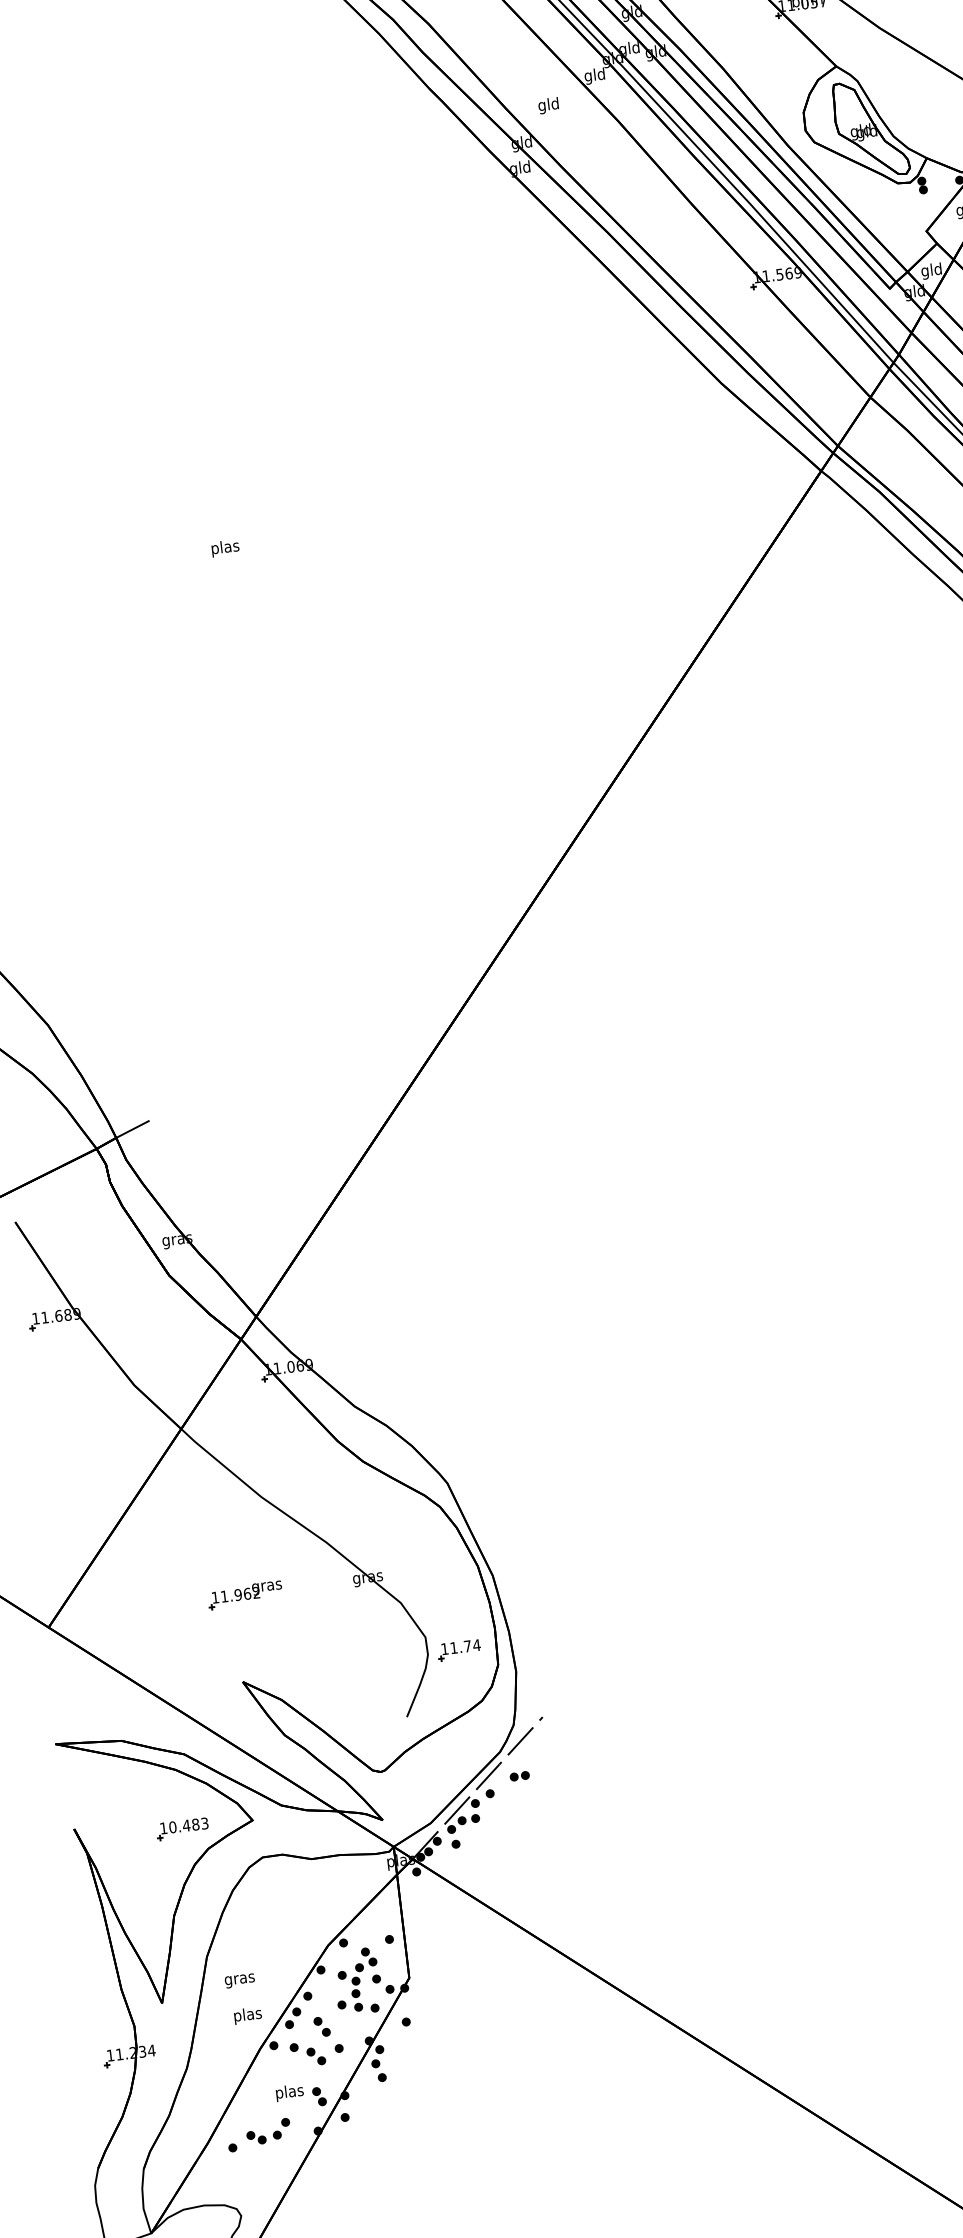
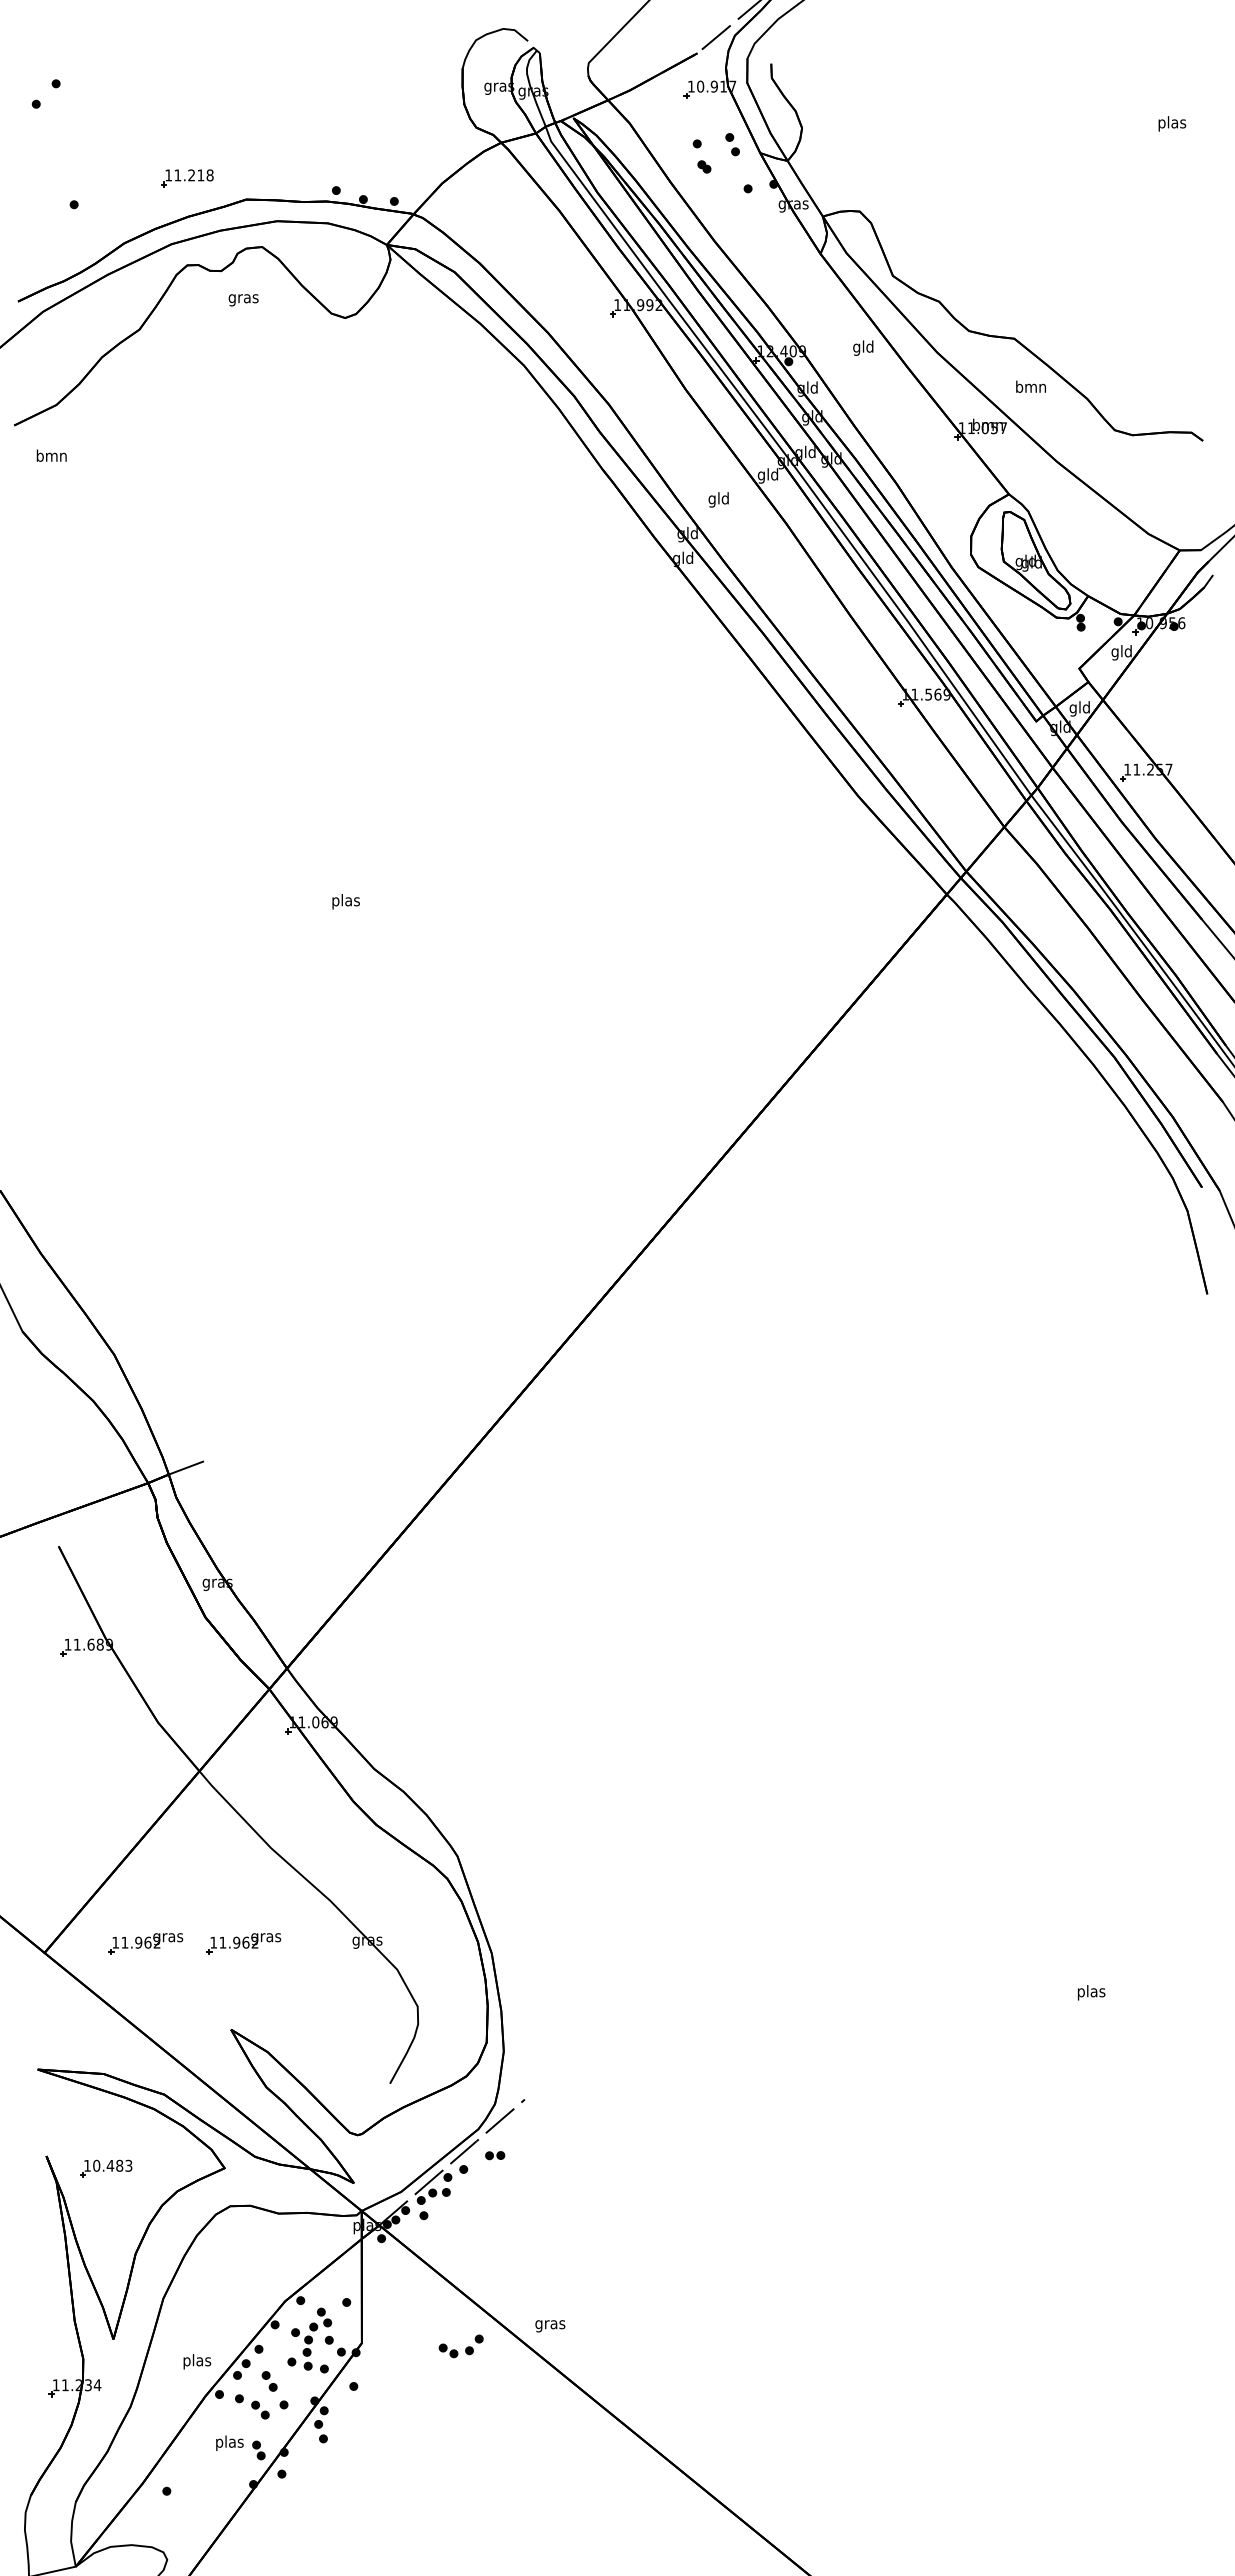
part: (147, 1606) -> (145, 1943), added
part: (459, 1650) -> (449, 2023), removed
part: (182, 1828) -> (106, 2168), moved
text: (240, 1981) -> (550, 2326), moved
part: (267, 2131) -> (460, 2346), moved

